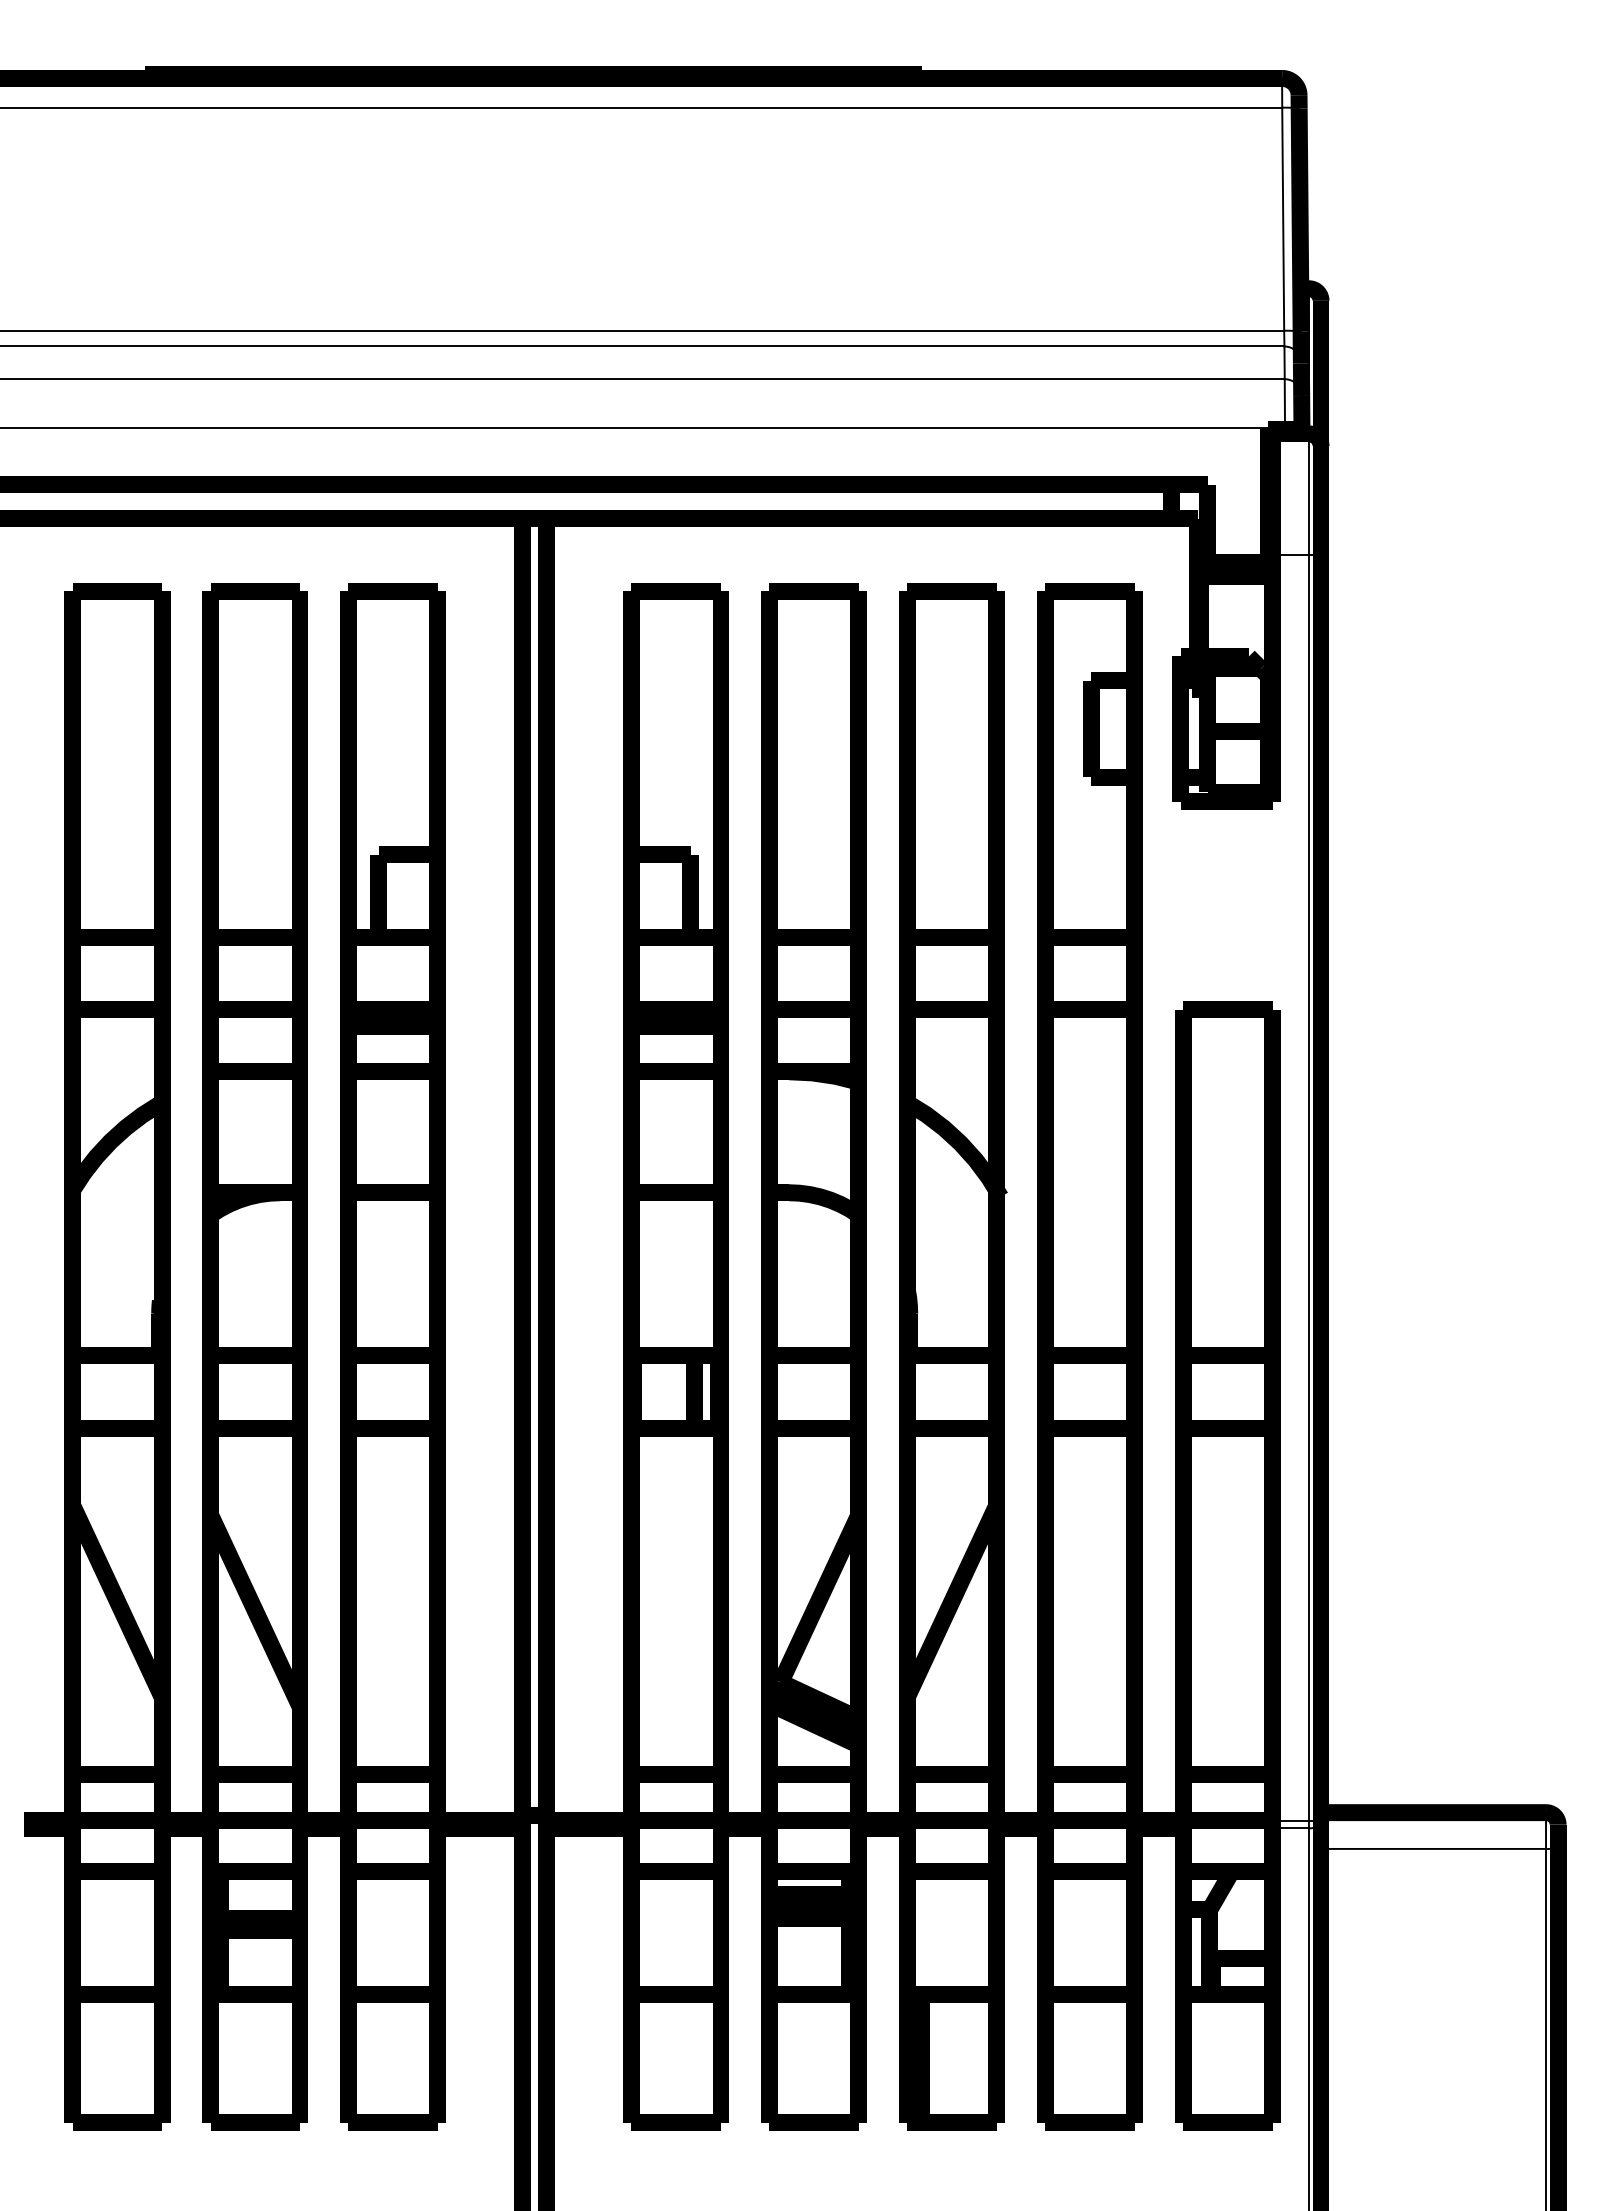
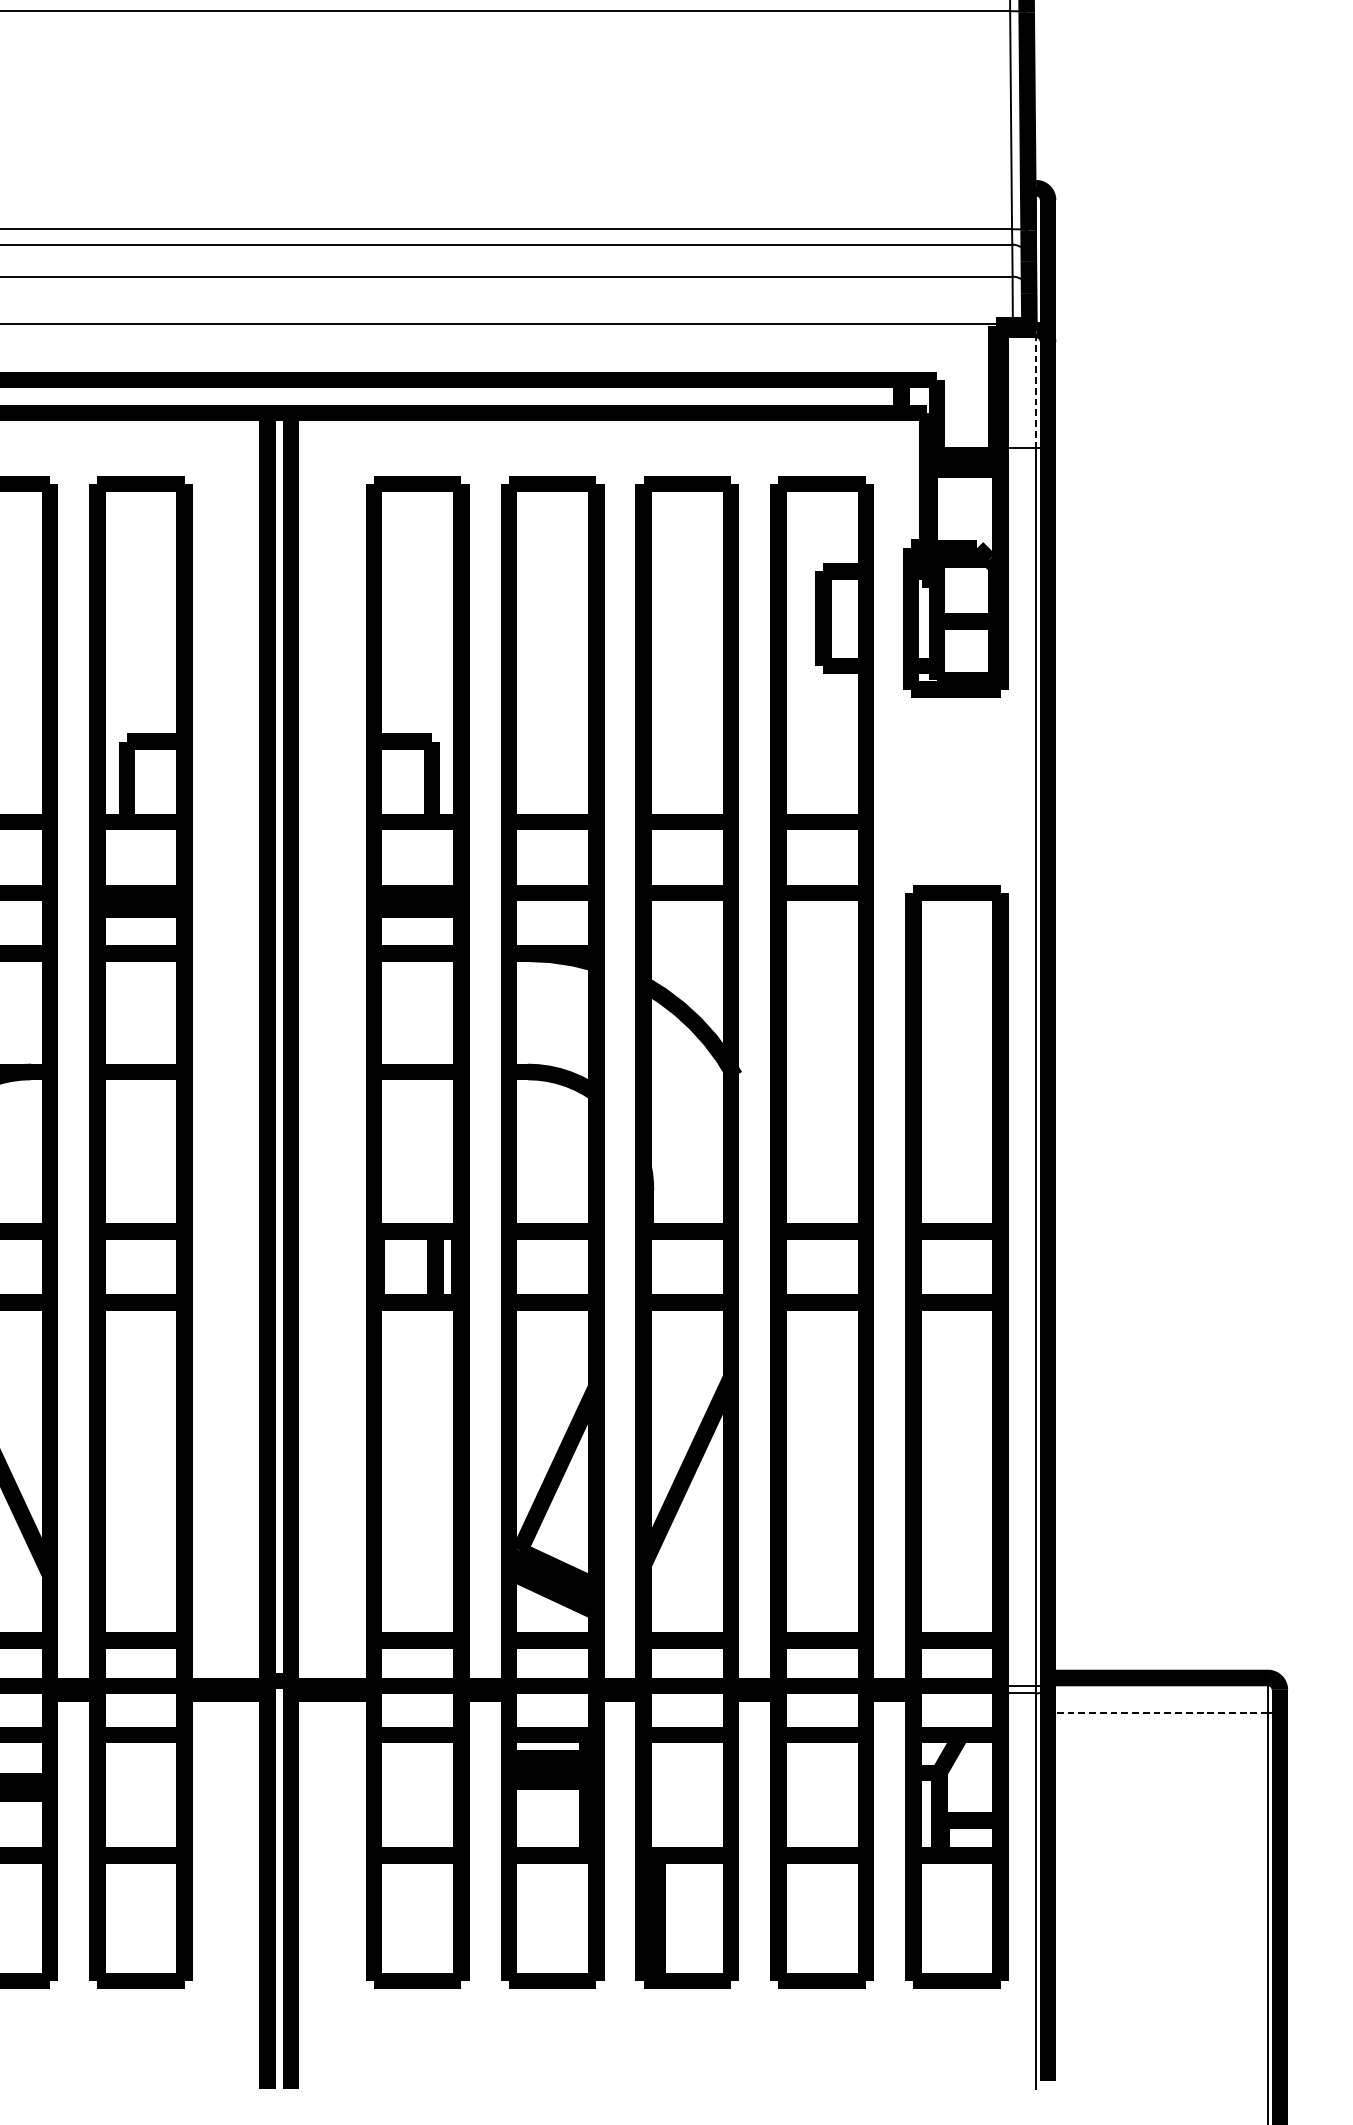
line: (1308, 493) -> (1035, 388), solid -> dashed
line: (1433, 1848) -> (1158, 1713), solid -> dashed

